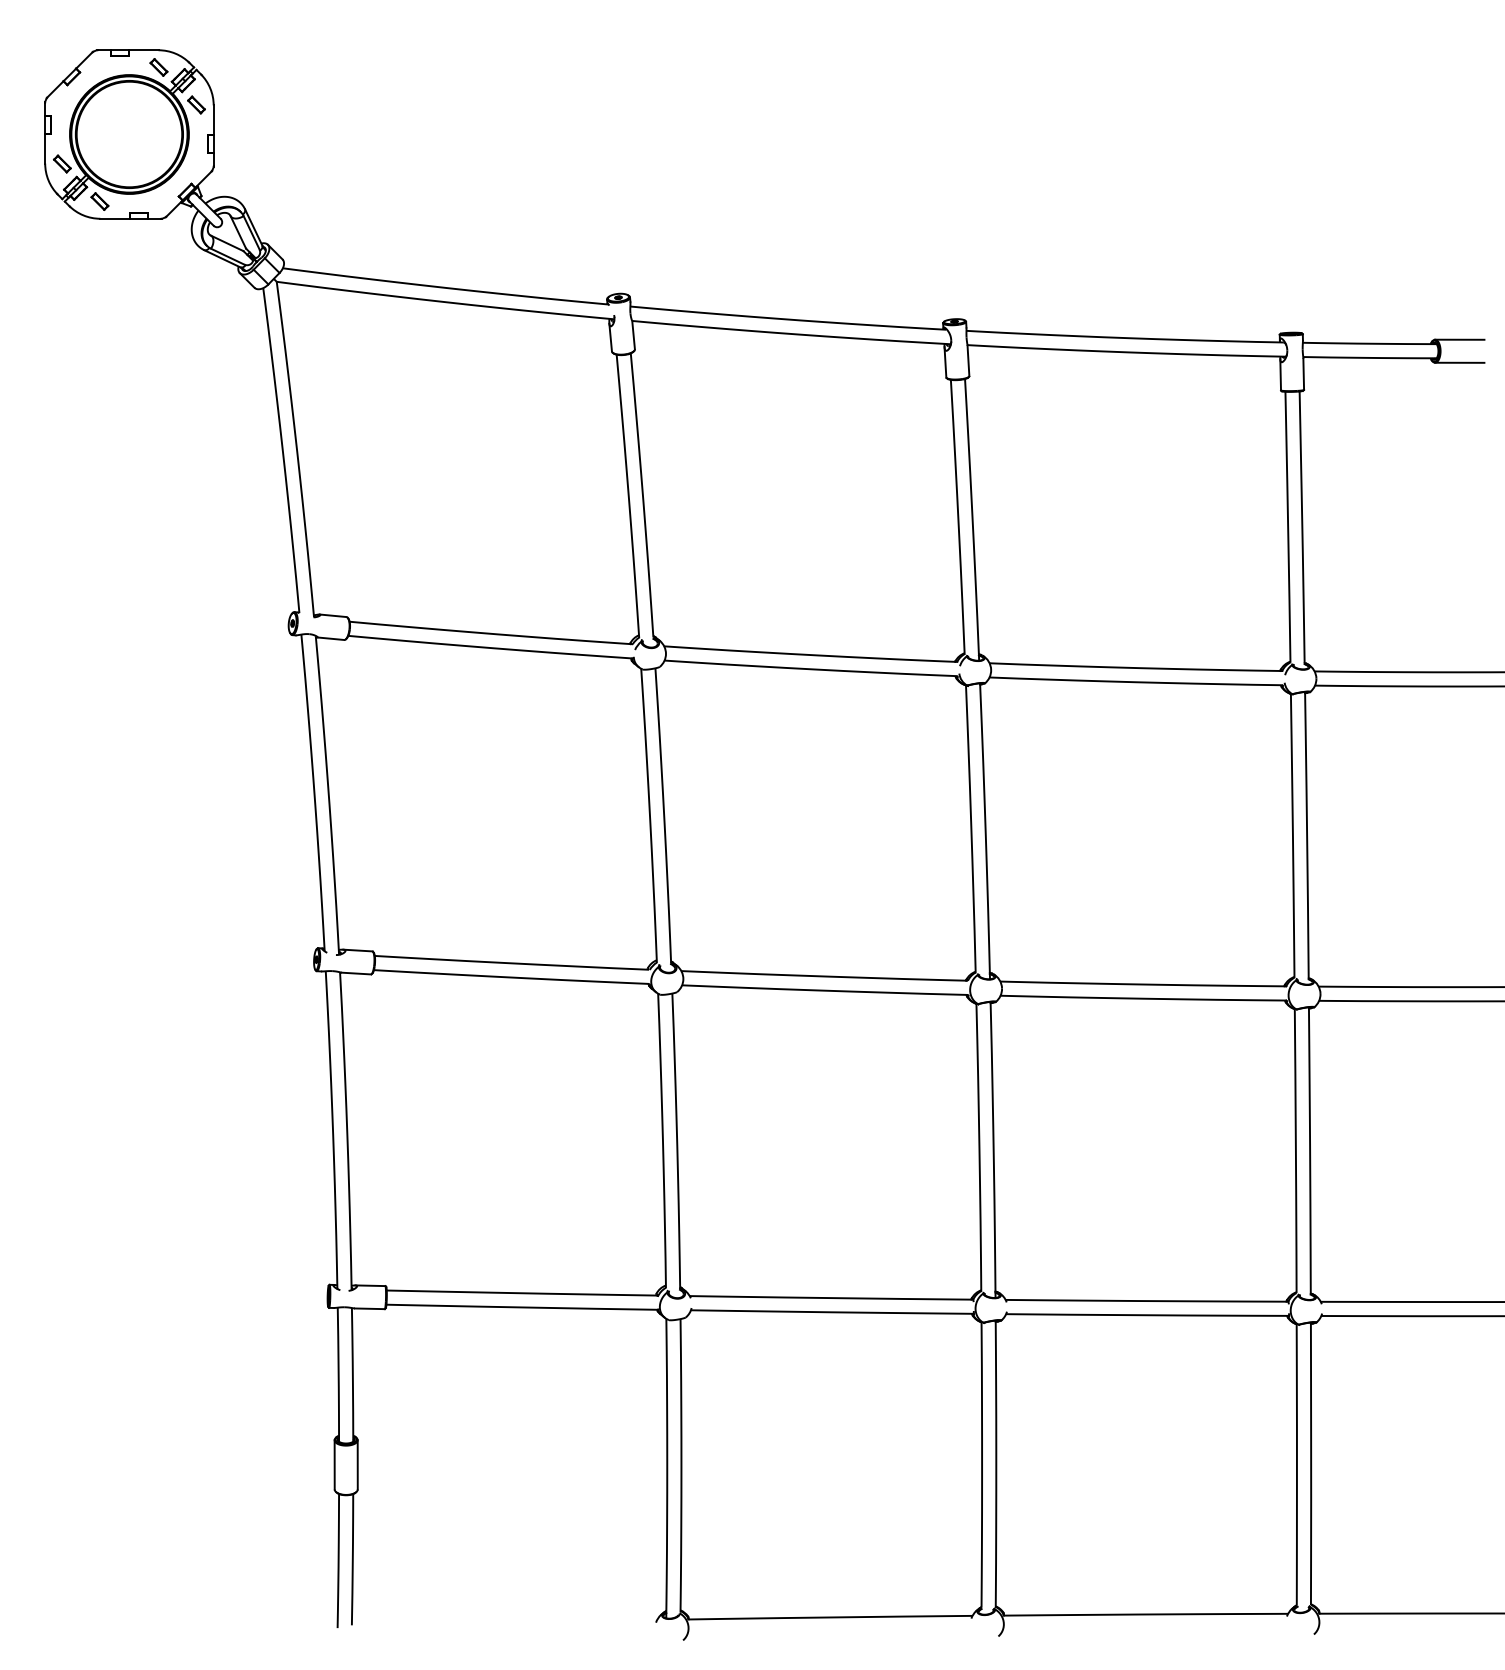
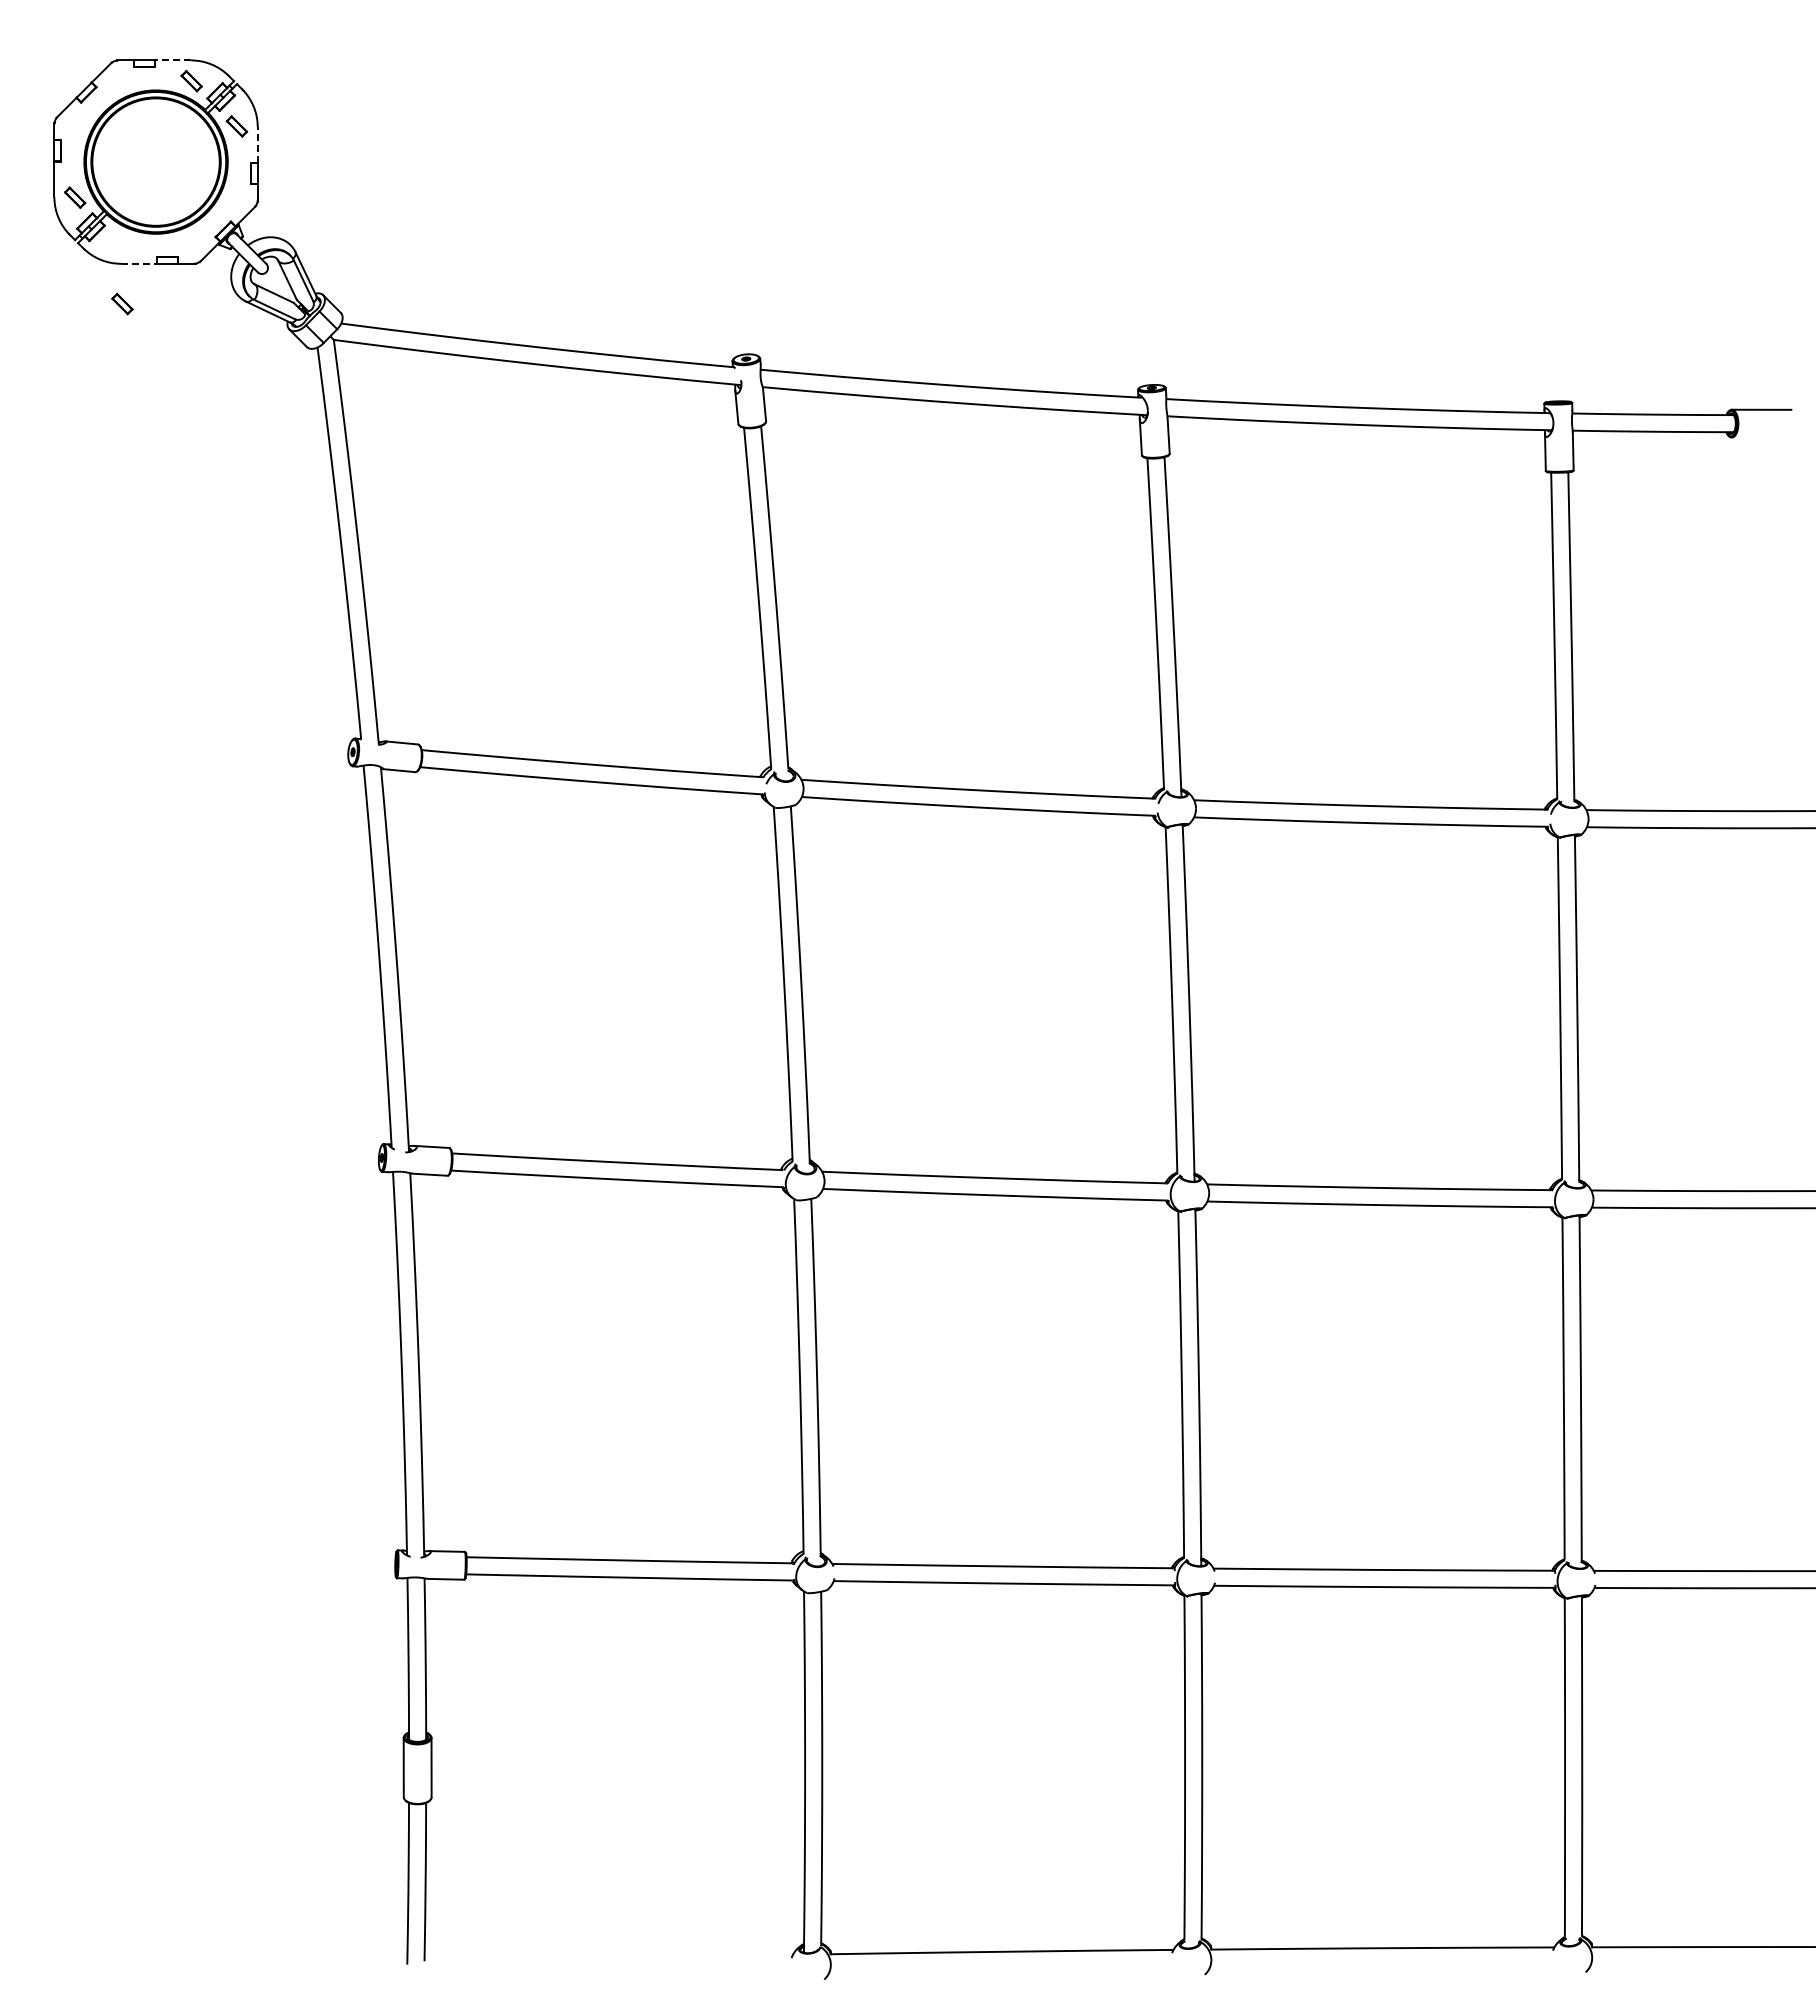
line: (143, 50) -> (173, 60), solid -> dashed
line: (213, 119) -> (257, 144), solid -> dashed
part: (99, 201) -> (122, 303), moved
line: (114, 218) -> (138, 263), solid -> dashed
line: (1459, 362) -> (1761, 437), removed

